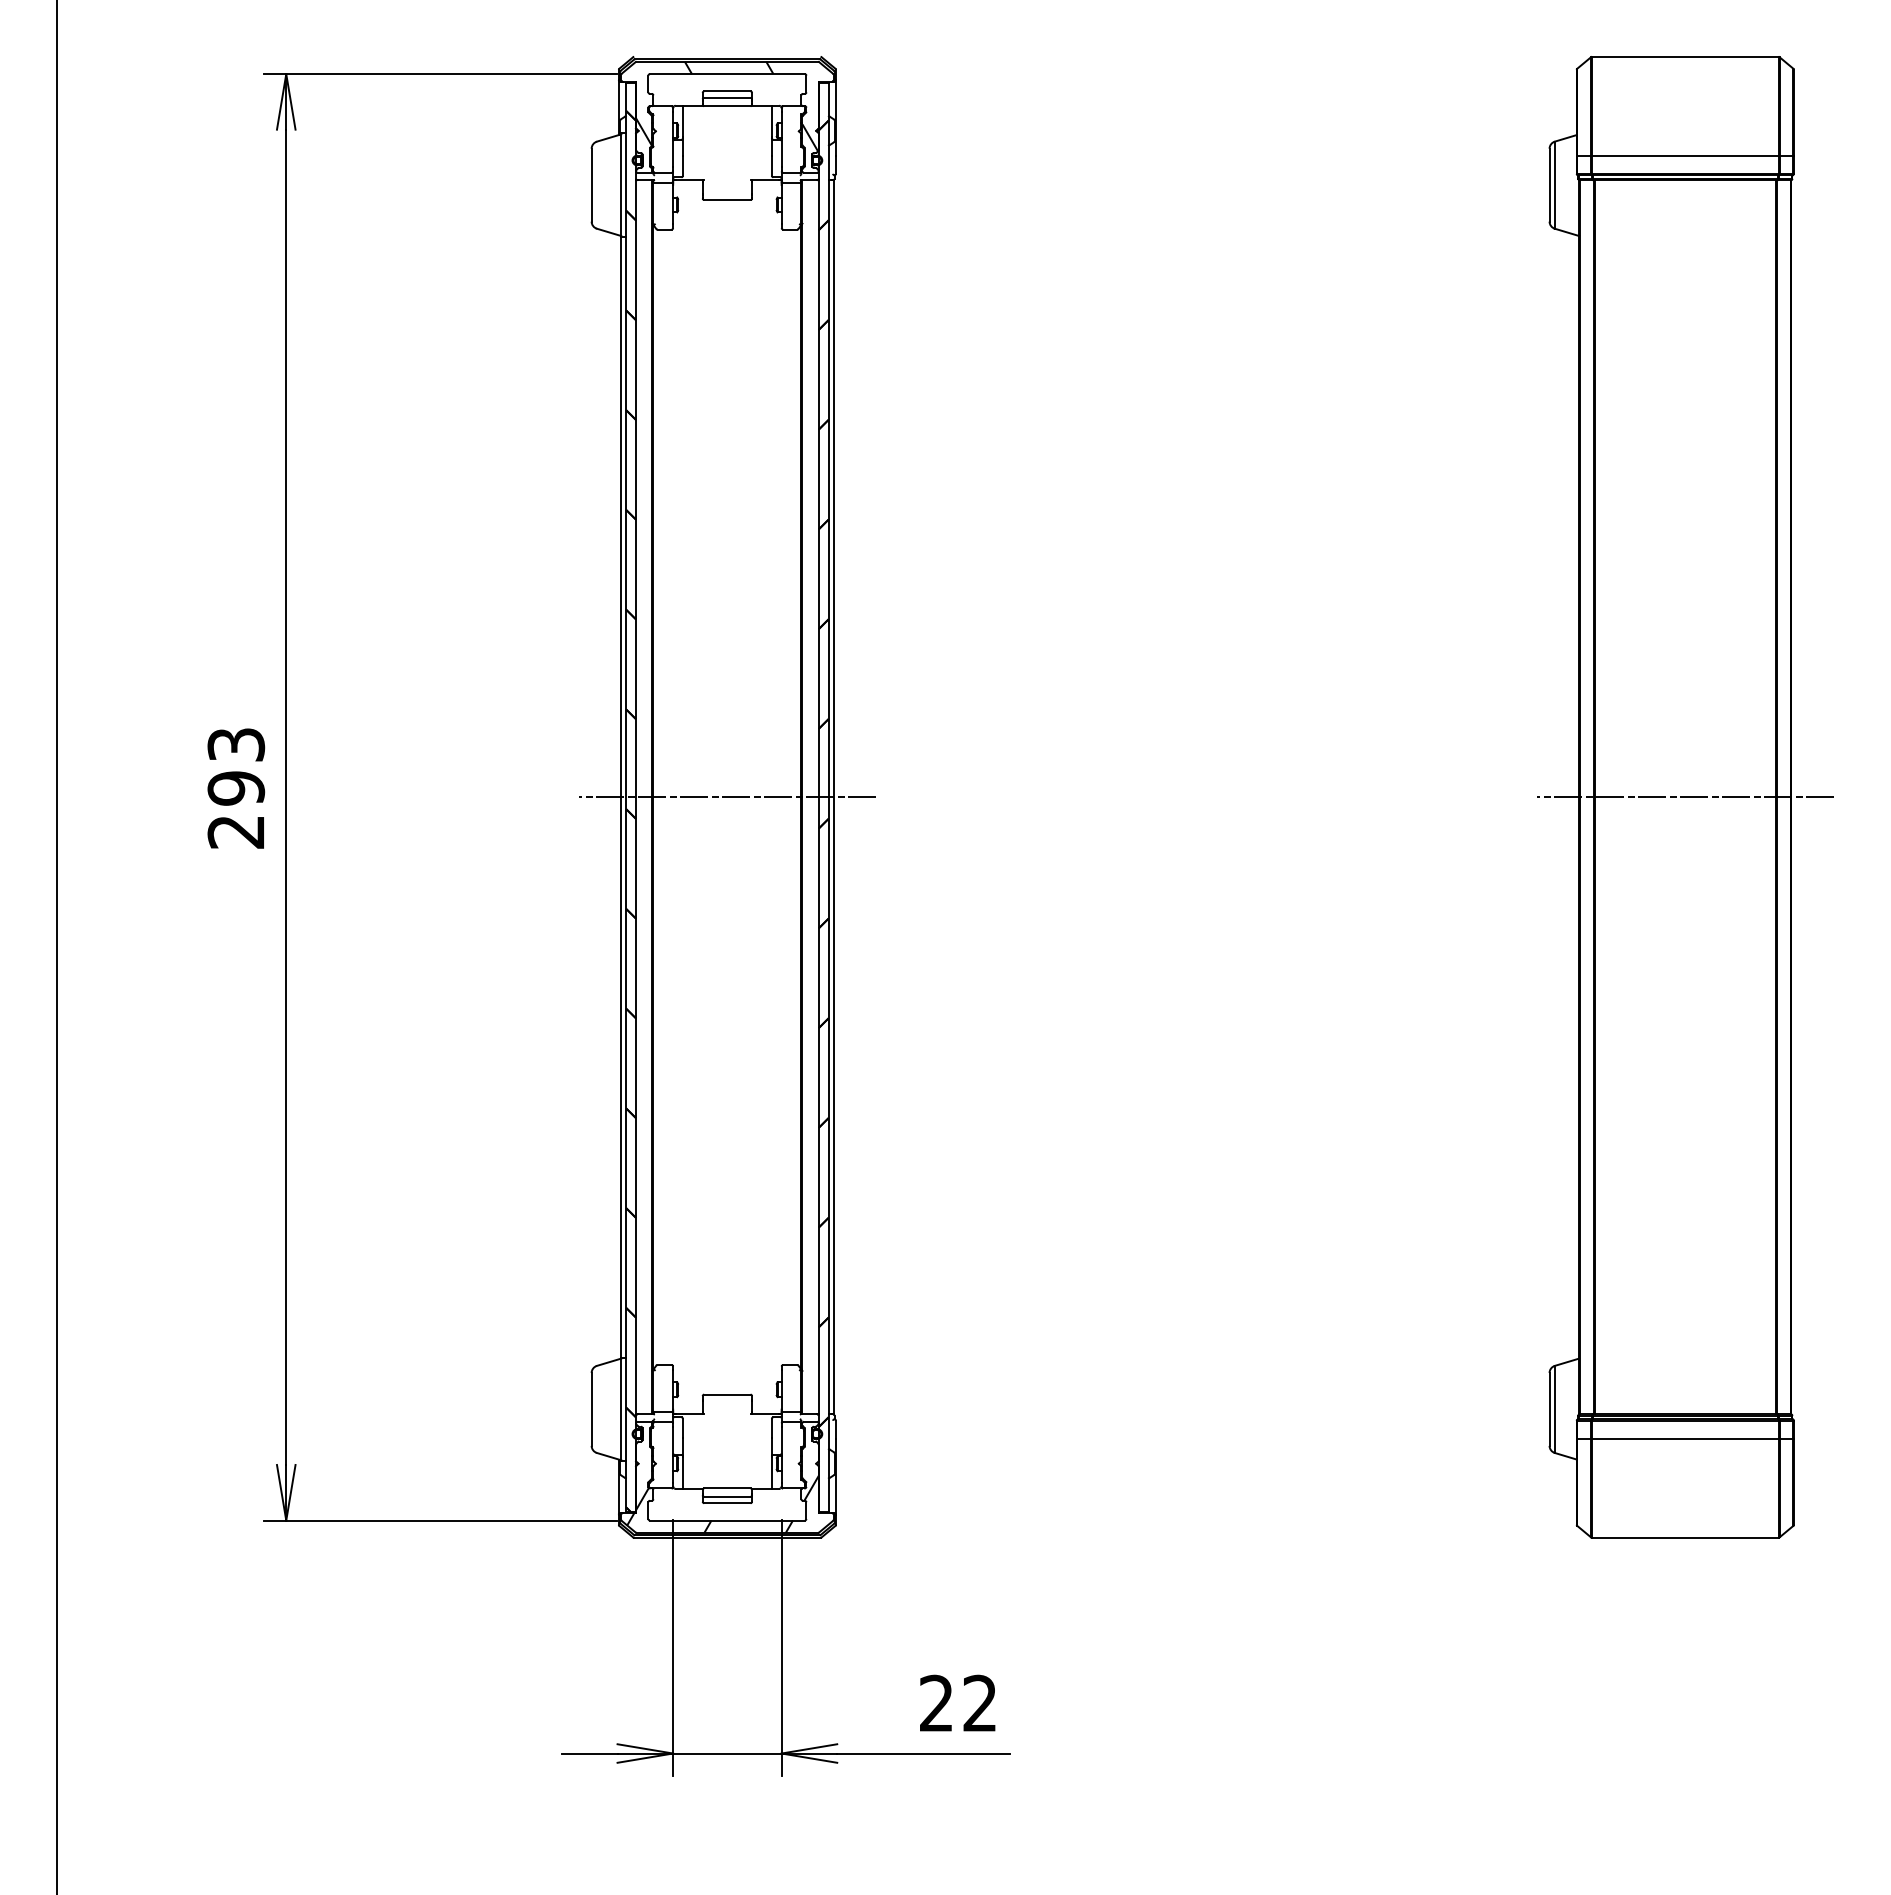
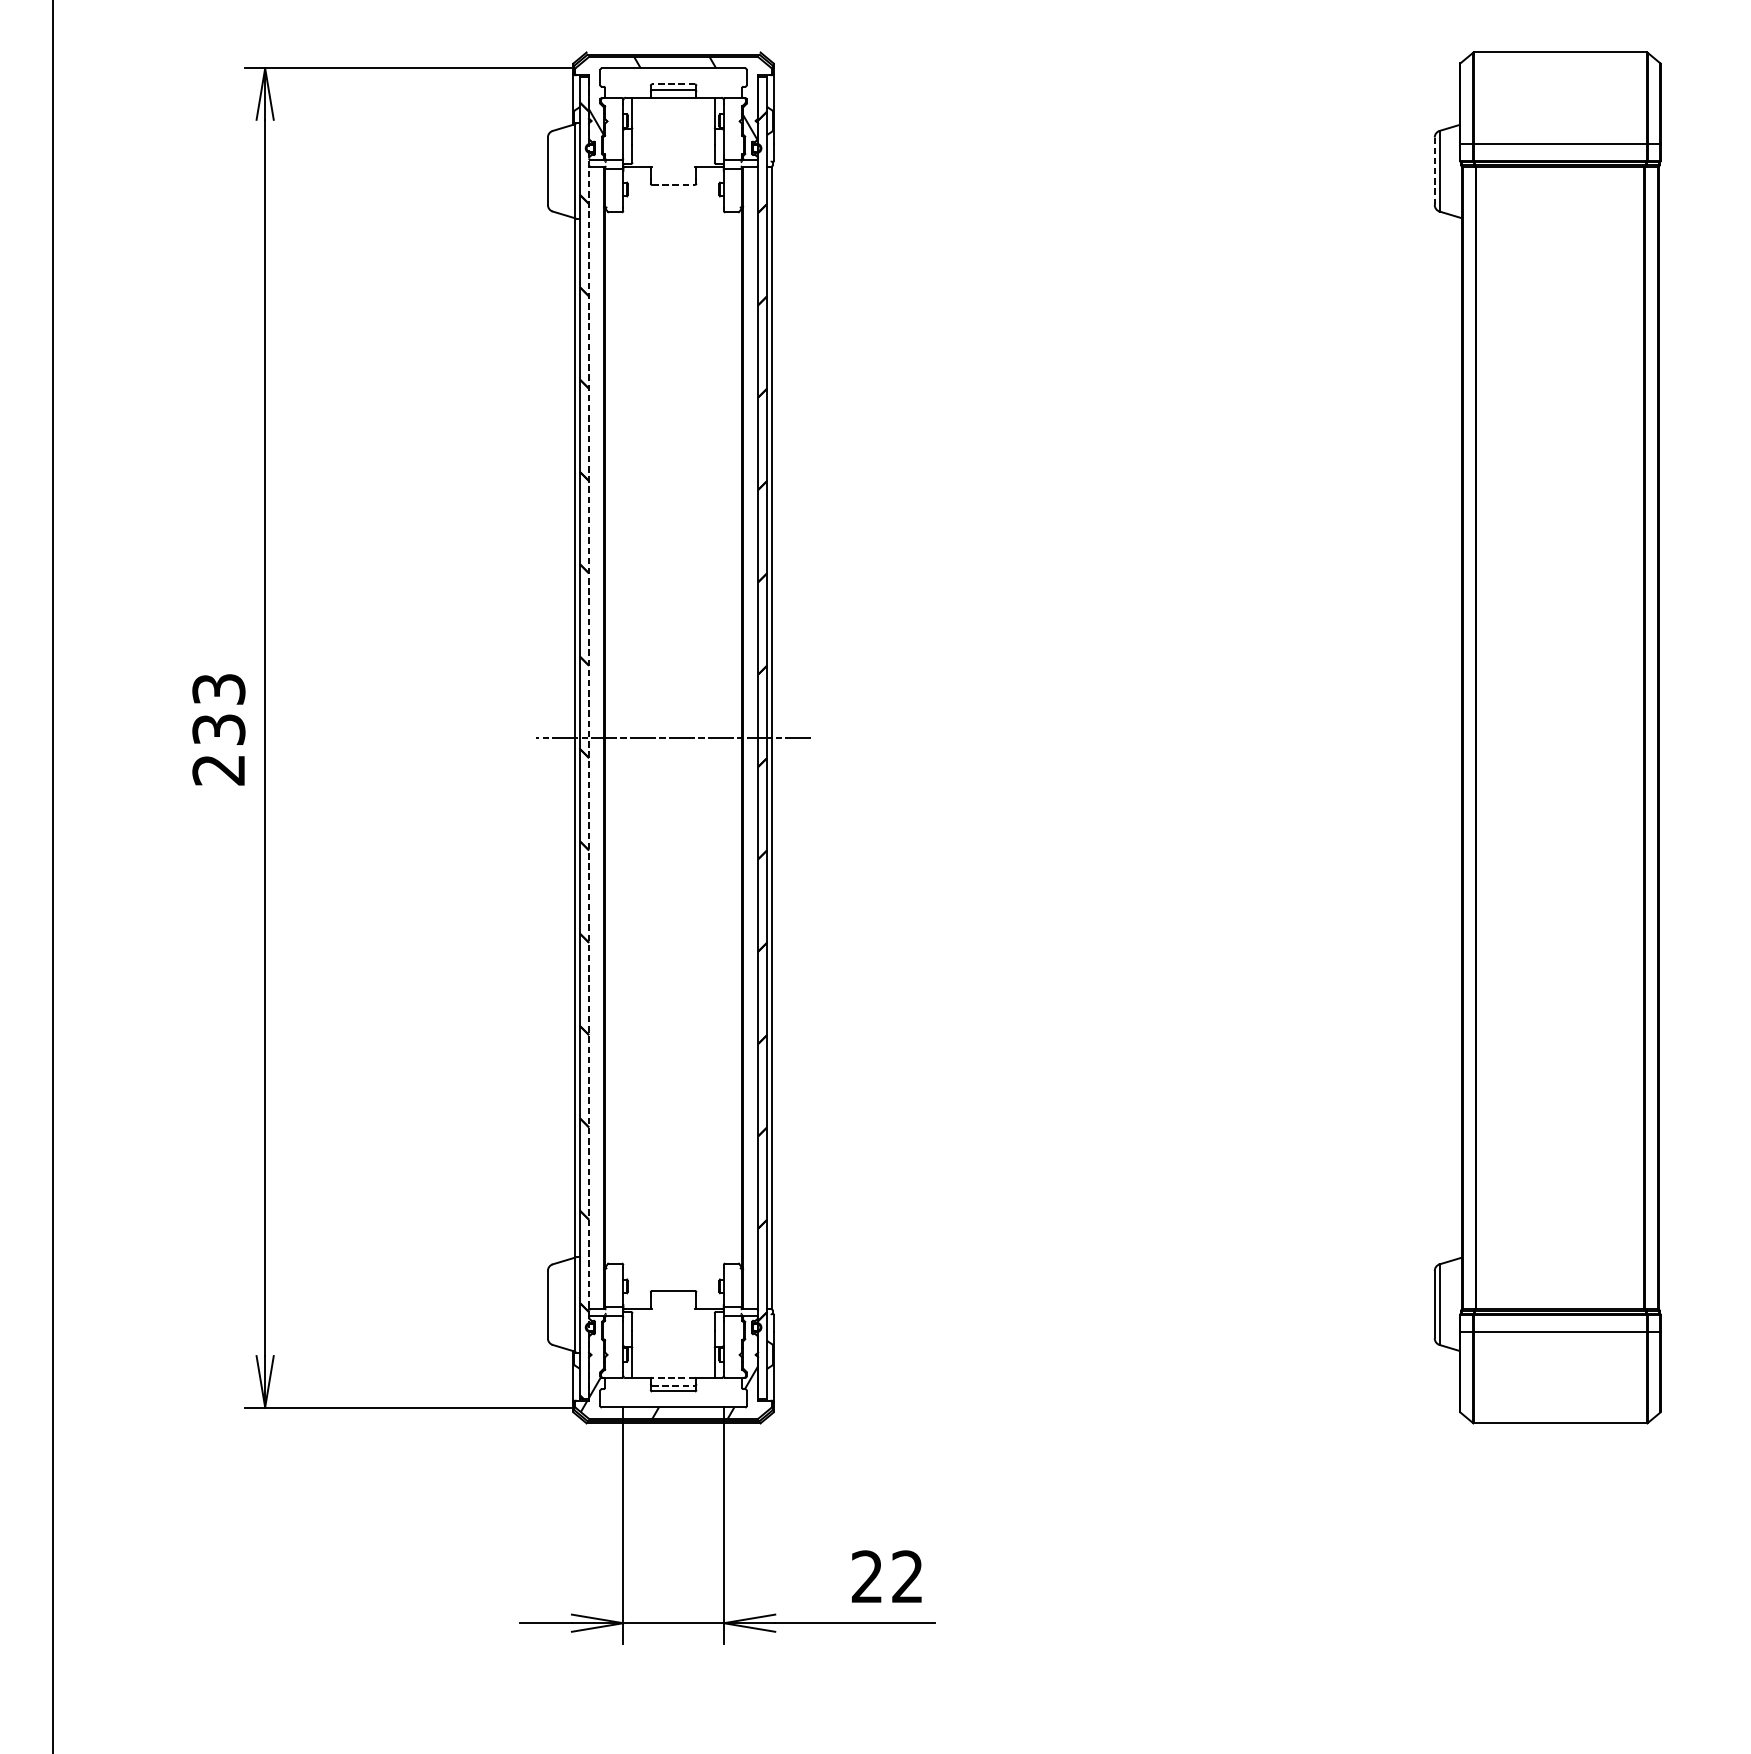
line: (726, 91) -> (672, 84), solid -> dashed
line: (1549, 184) -> (1434, 170), solid -> dashed
line: (727, 200) -> (673, 185), solid -> dashed
text: (235, 788) -> (218, 729), 293 -> 233
line: (636, 796) -> (589, 737), solid -> dashed
line: (1685, 797) -> (1560, 738), removed
line: (726, 1488) -> (672, 1377), solid -> dashed
line: (727, 1496) -> (673, 1385), solid -> dashed

